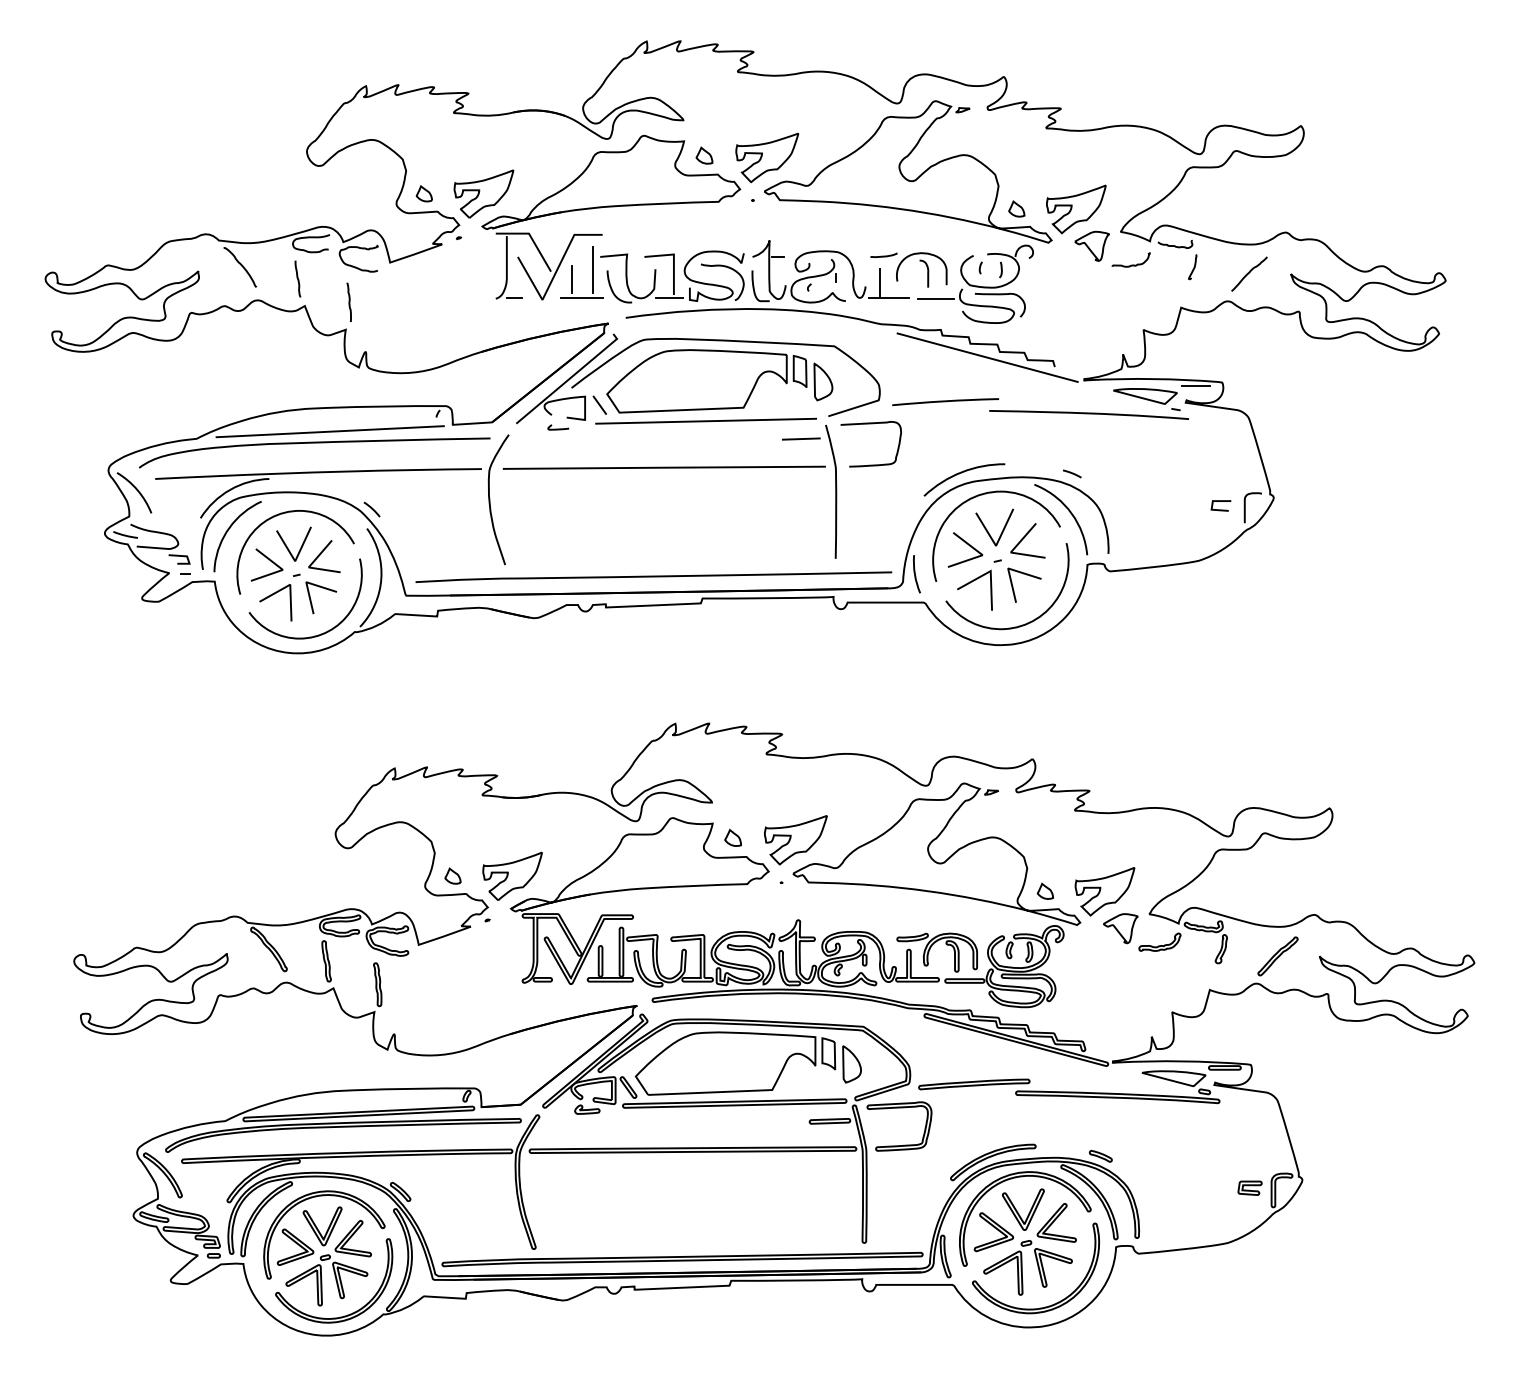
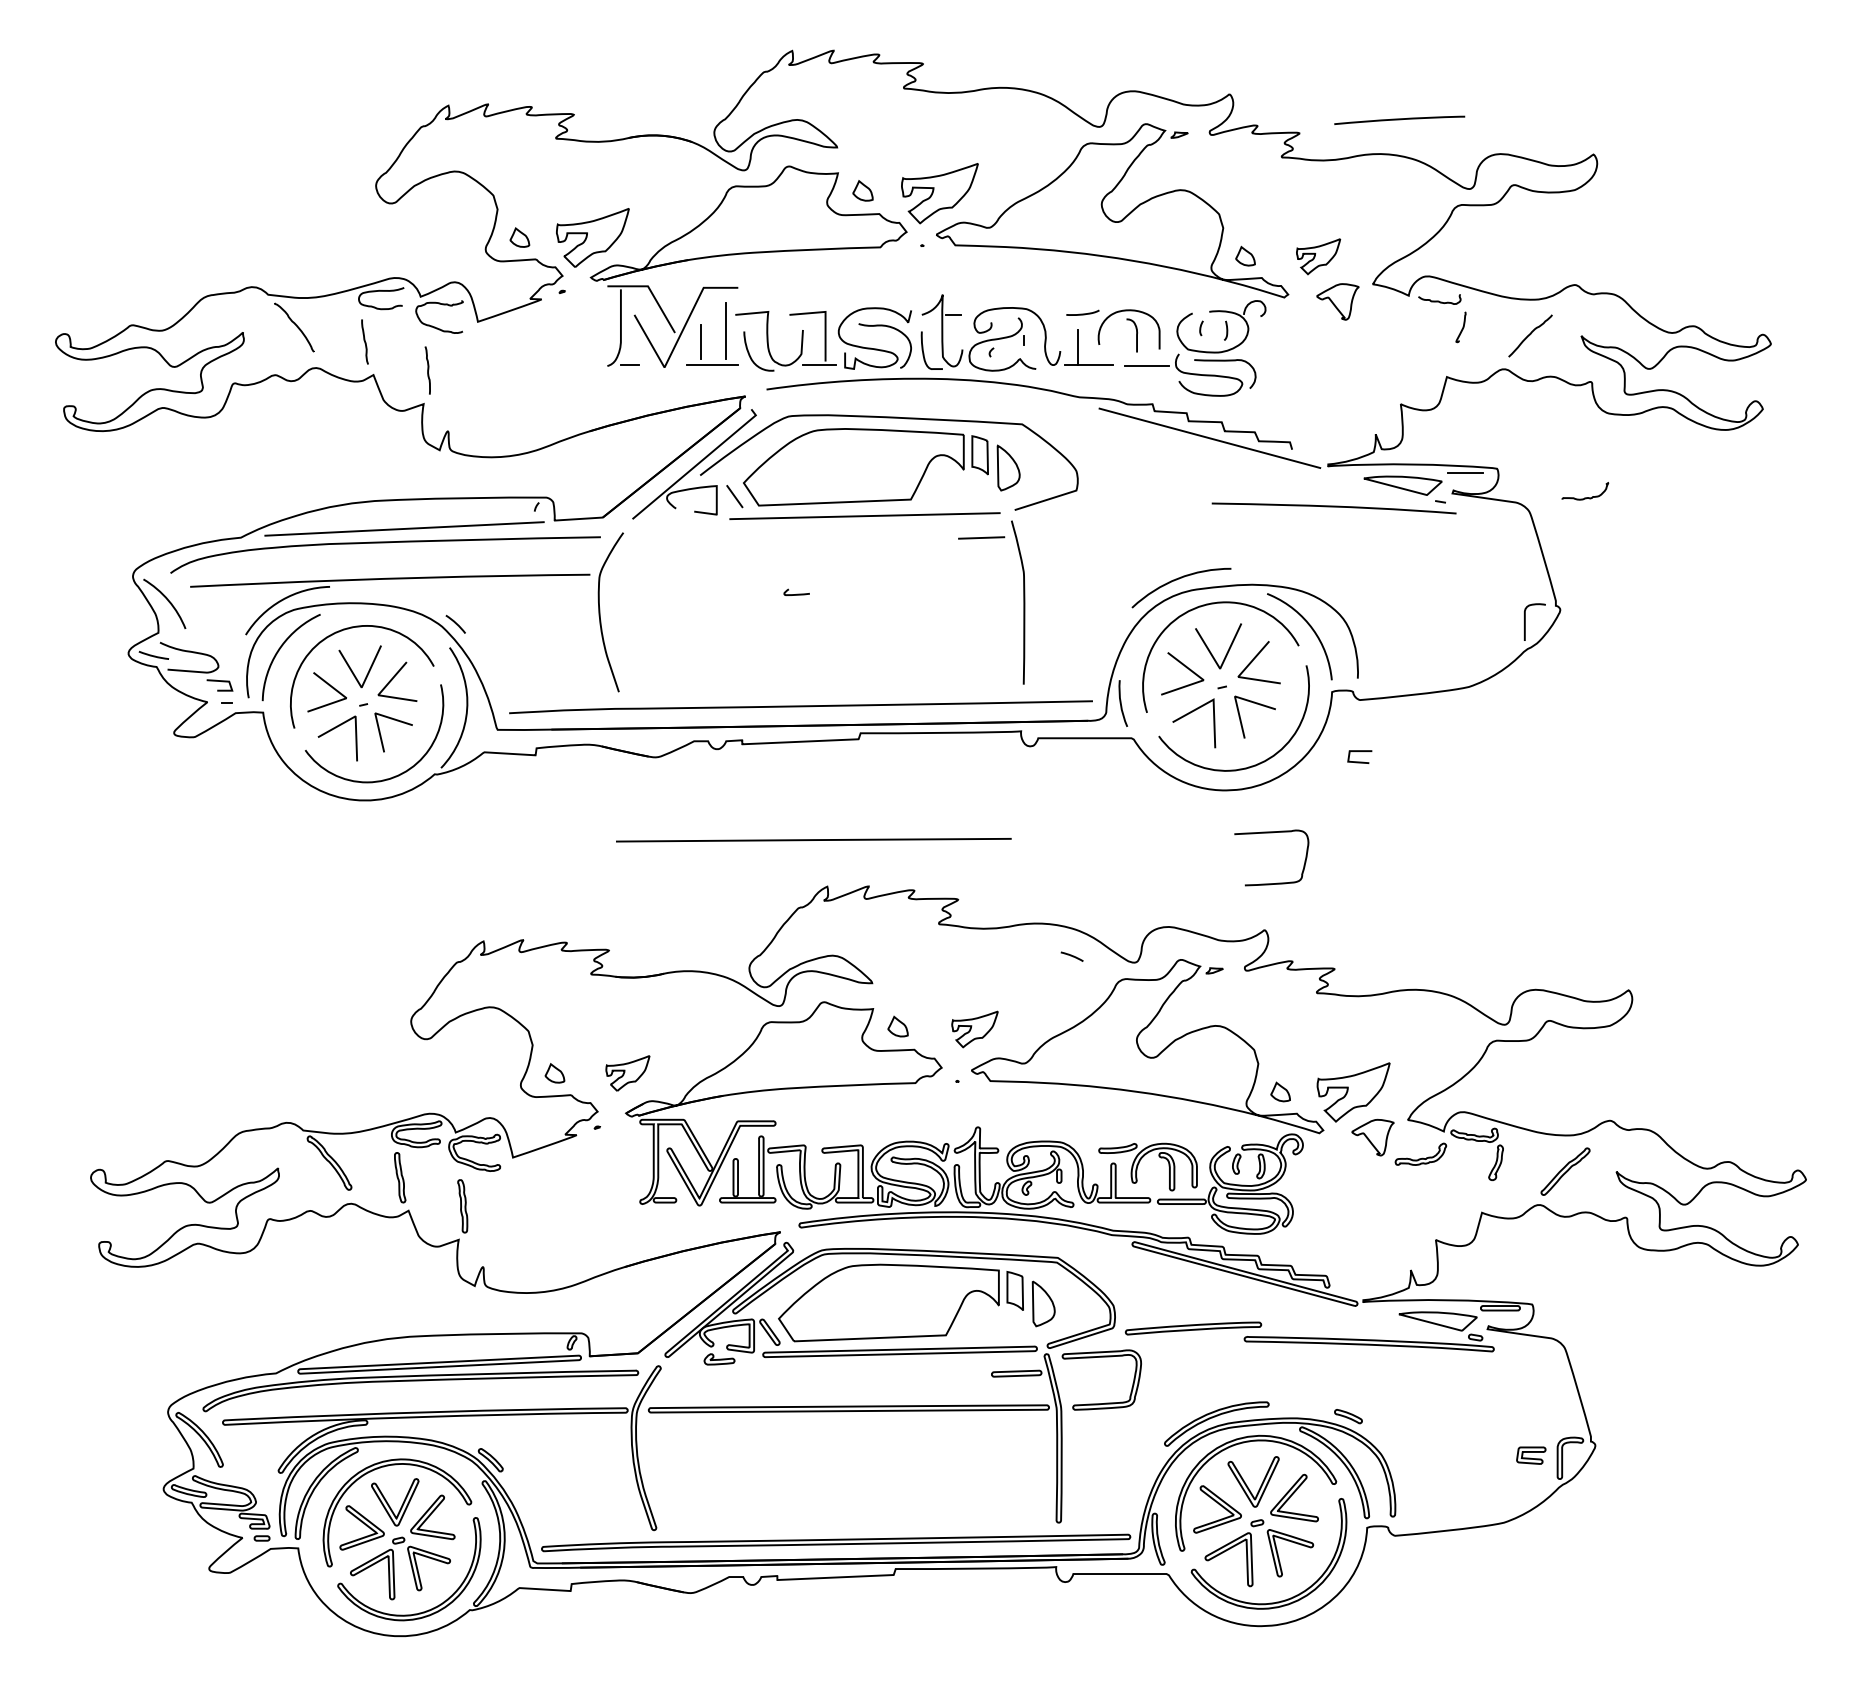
part: (1076, 209) -> (1318, 256), size x0.6
curve: (1131, 264) -> (1585, 496), moved
curve: (945, 402) -> (1399, 120), moved
curve: (870, 424) -> (1270, 833), moved
curve: (558, 428) -> (796, 593), moved
line: (663, 467) -> (812, 839), moved
line: (1072, 473) -> (1072, 956), moved
line: (1220, 501) -> (1359, 751), moved
part: (795, 840) -> (974, 1029), size x0.6
part: (512, 875) -> (627, 1072), size x0.6

